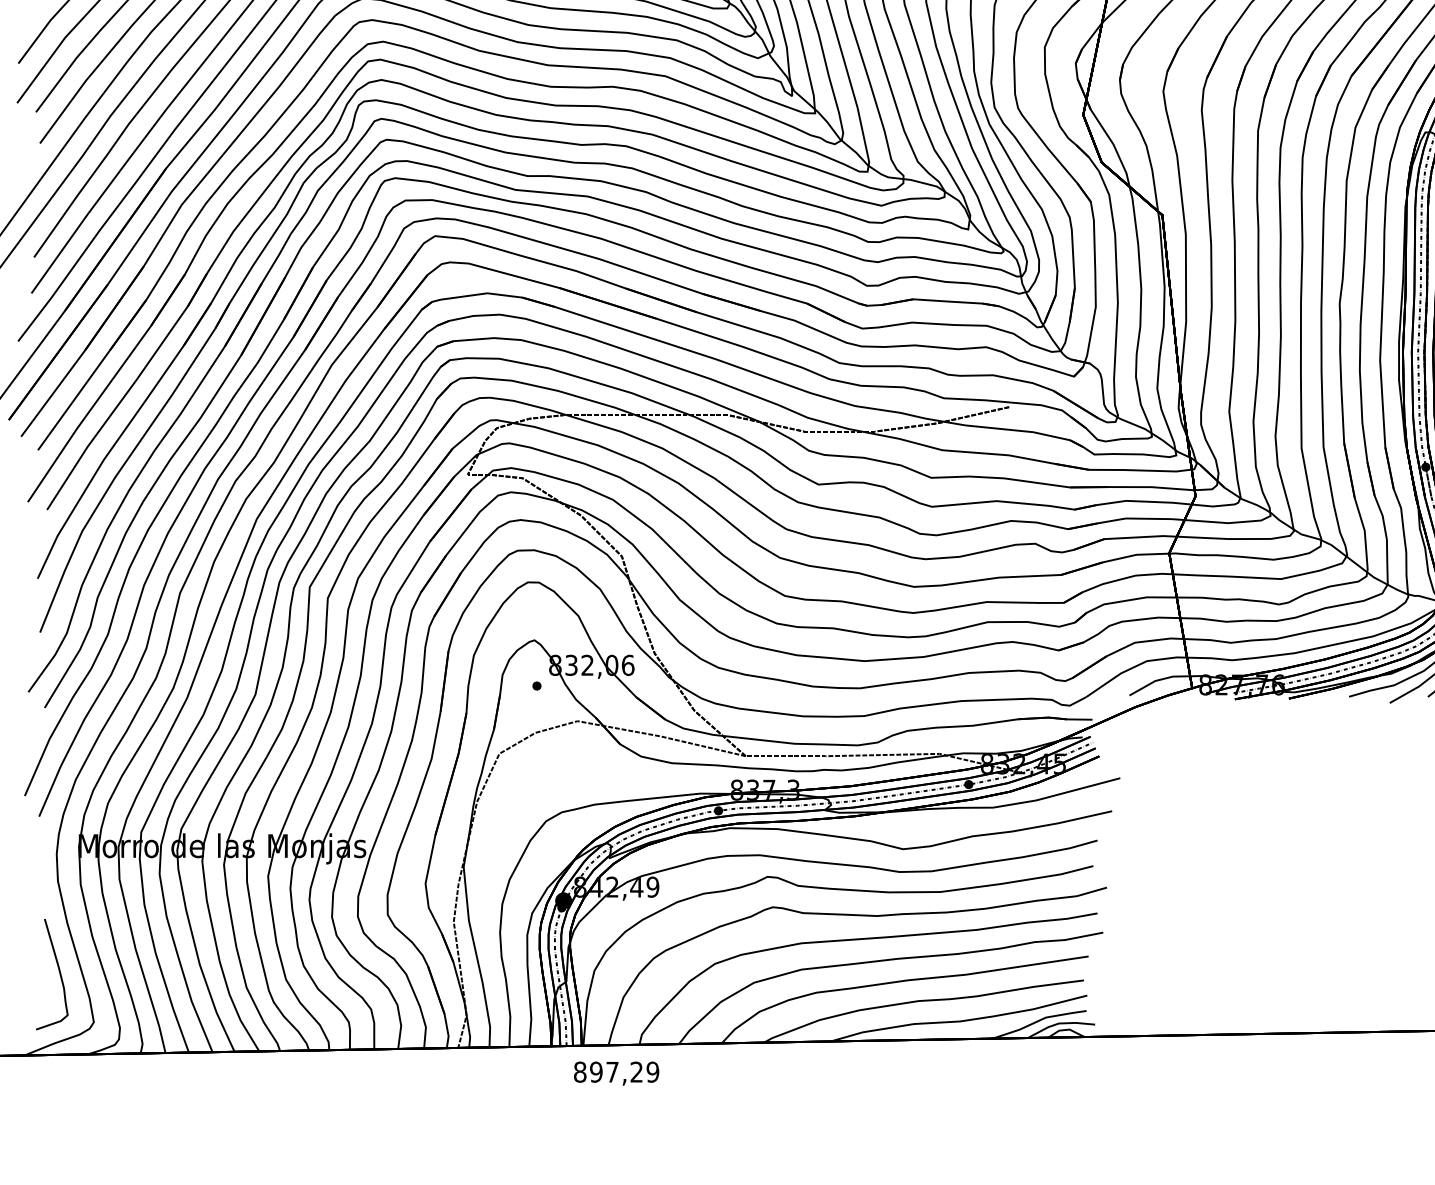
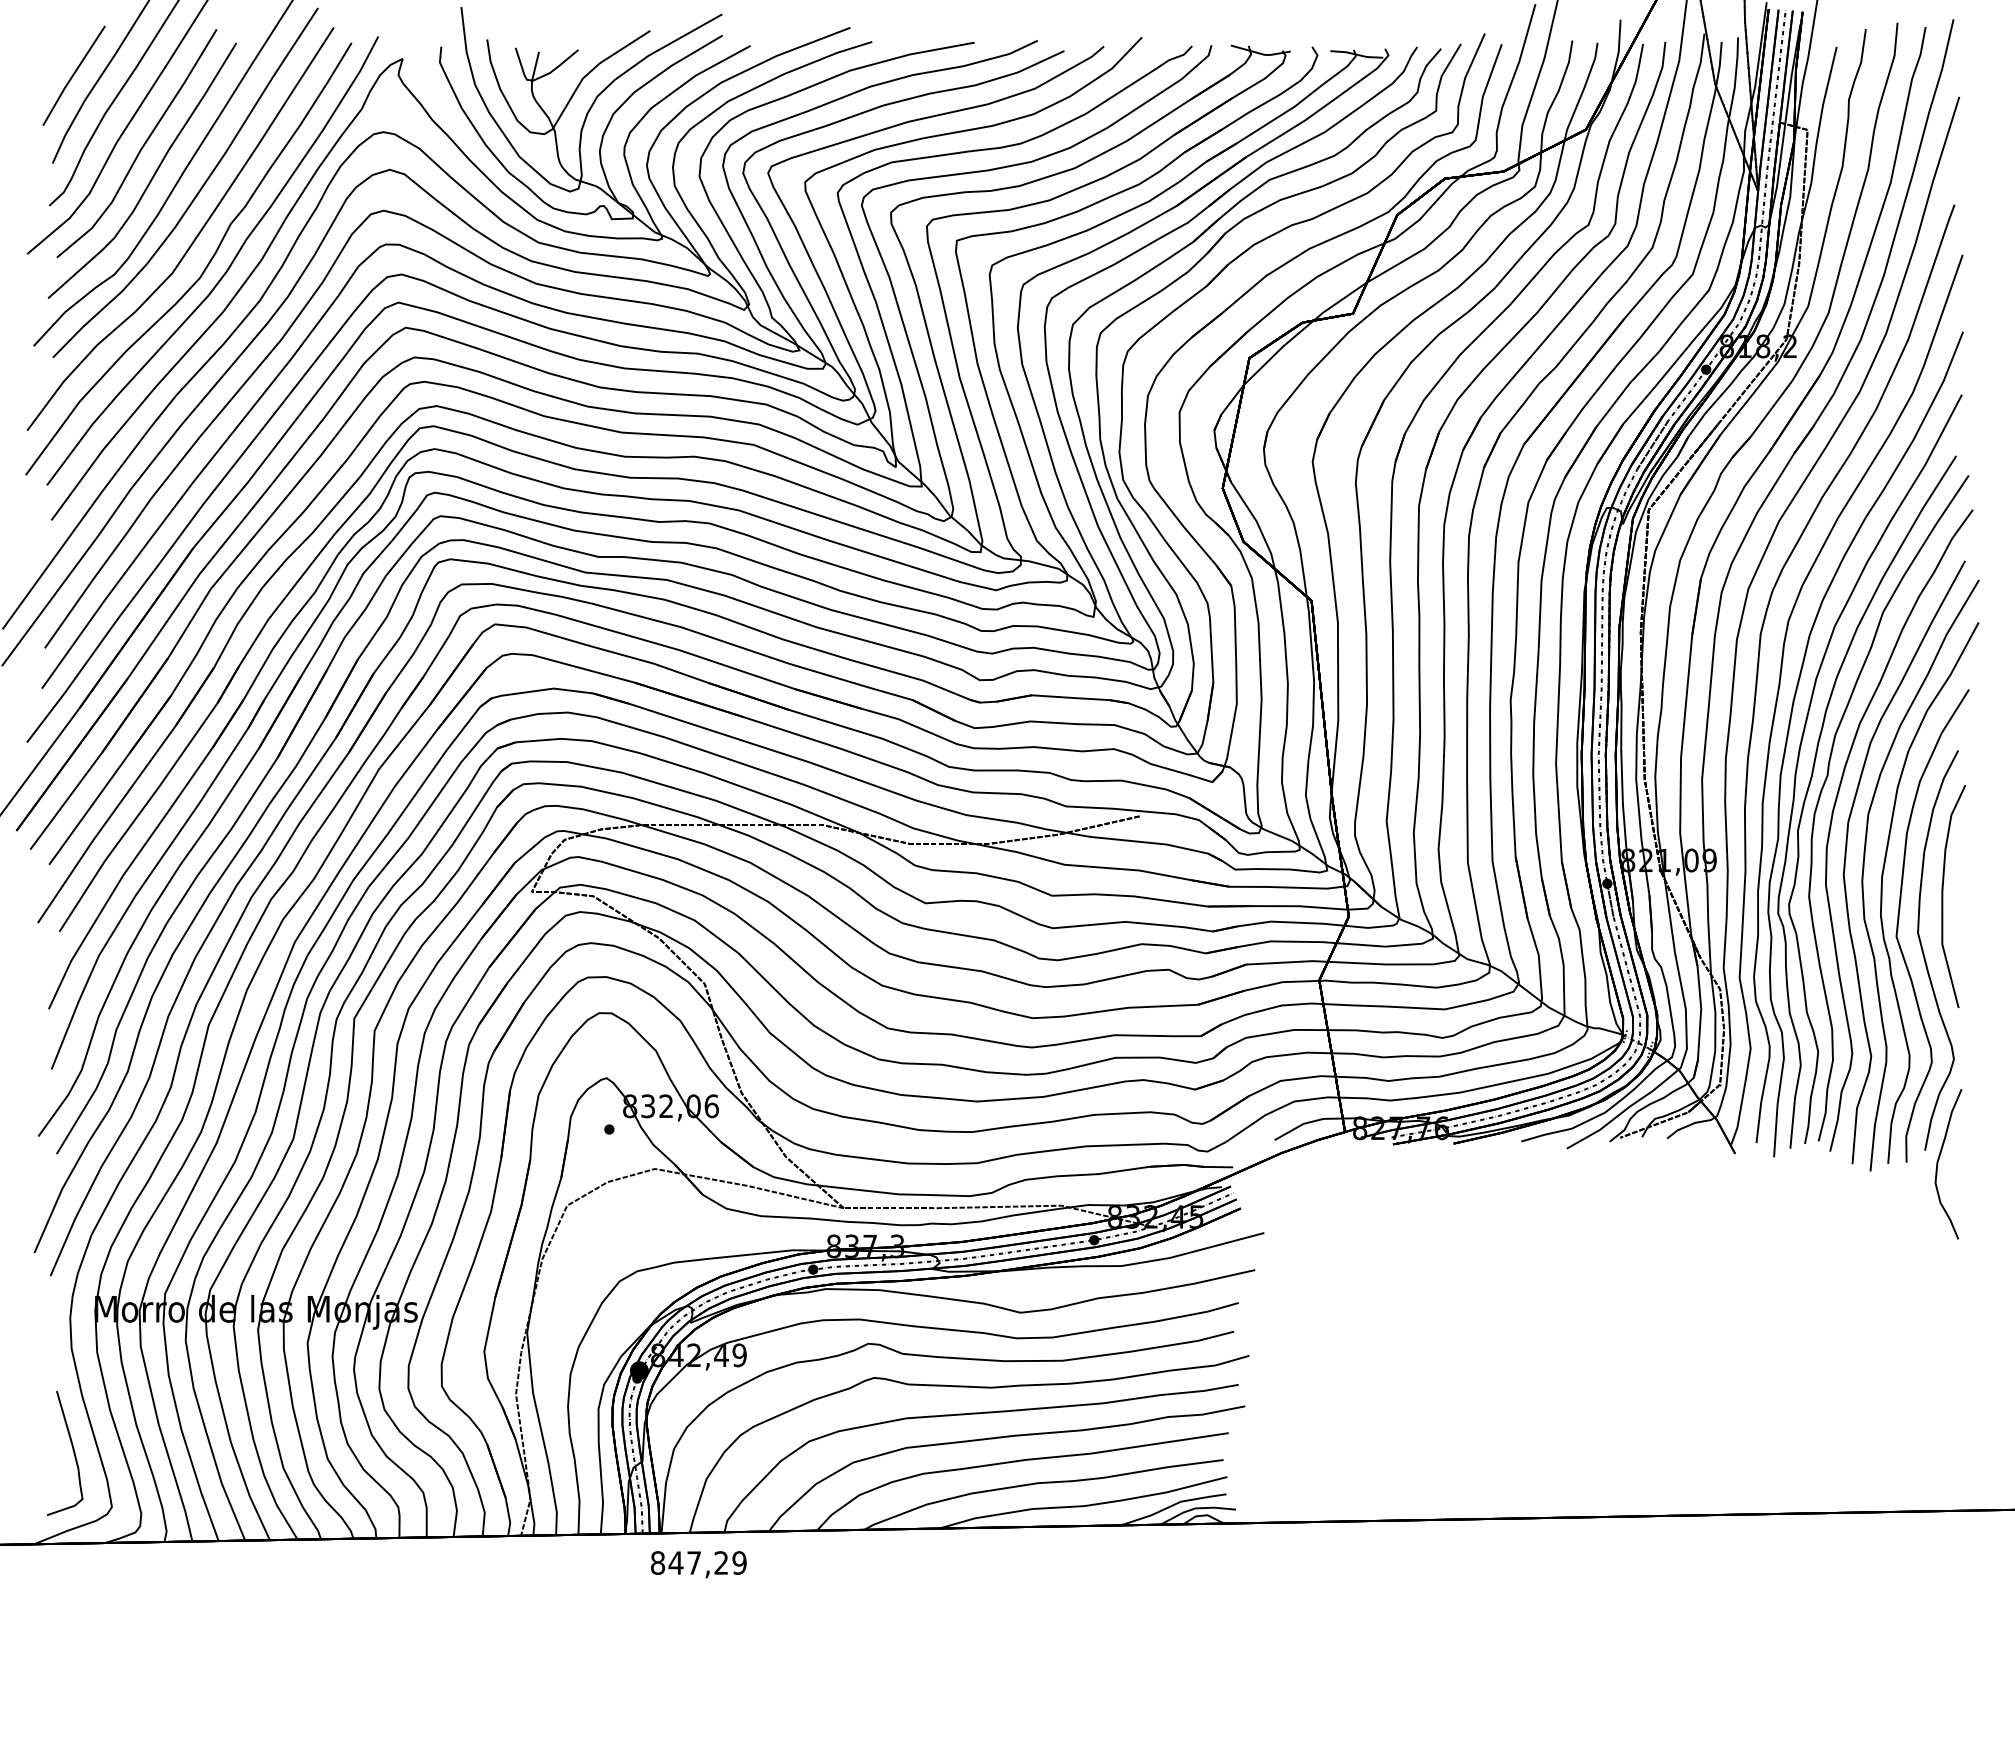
text: (595, 1071) -> (675, 1562), 897,29 -> 847,29

